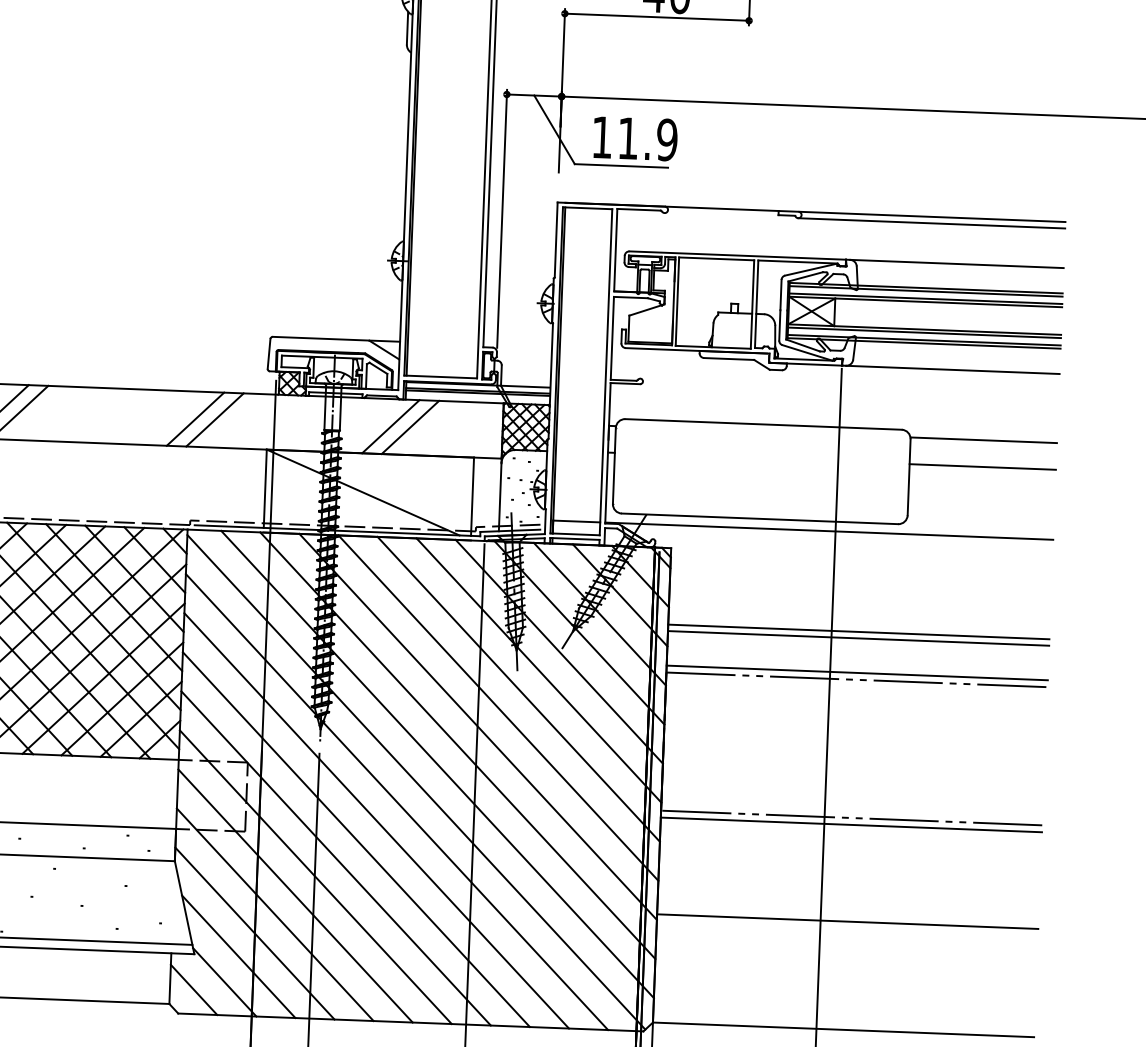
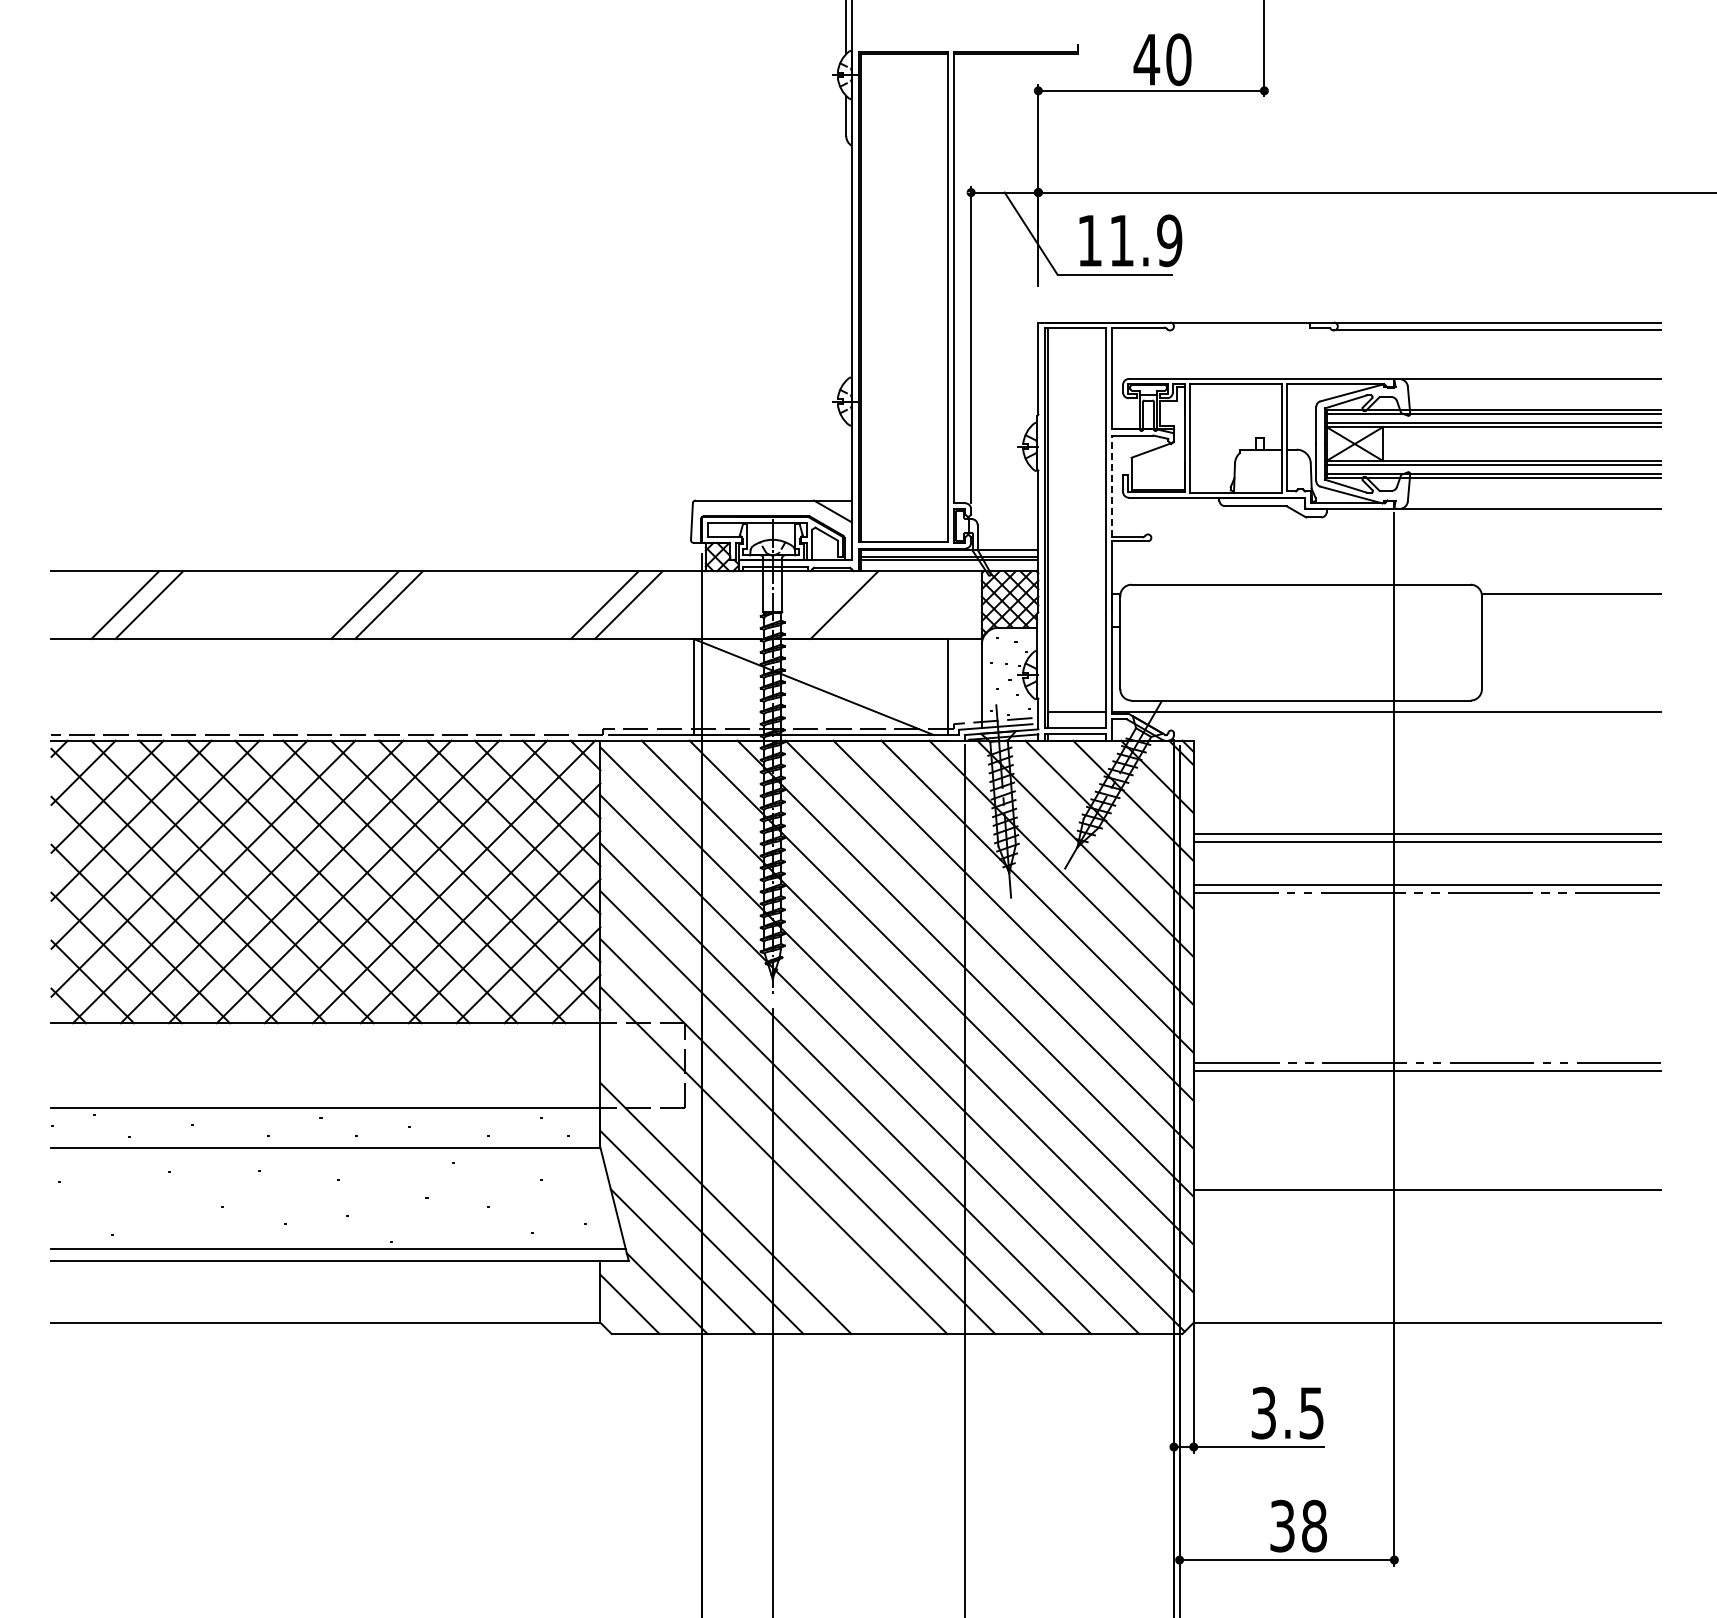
line: (612, 338) -> (1111, 486), solid -> dashed
line: (410, 427) -> (868, 604), removed
line: (982, 466) -> (1571, 626), removed
line: (295, 895) -> (749, 1184), removed

